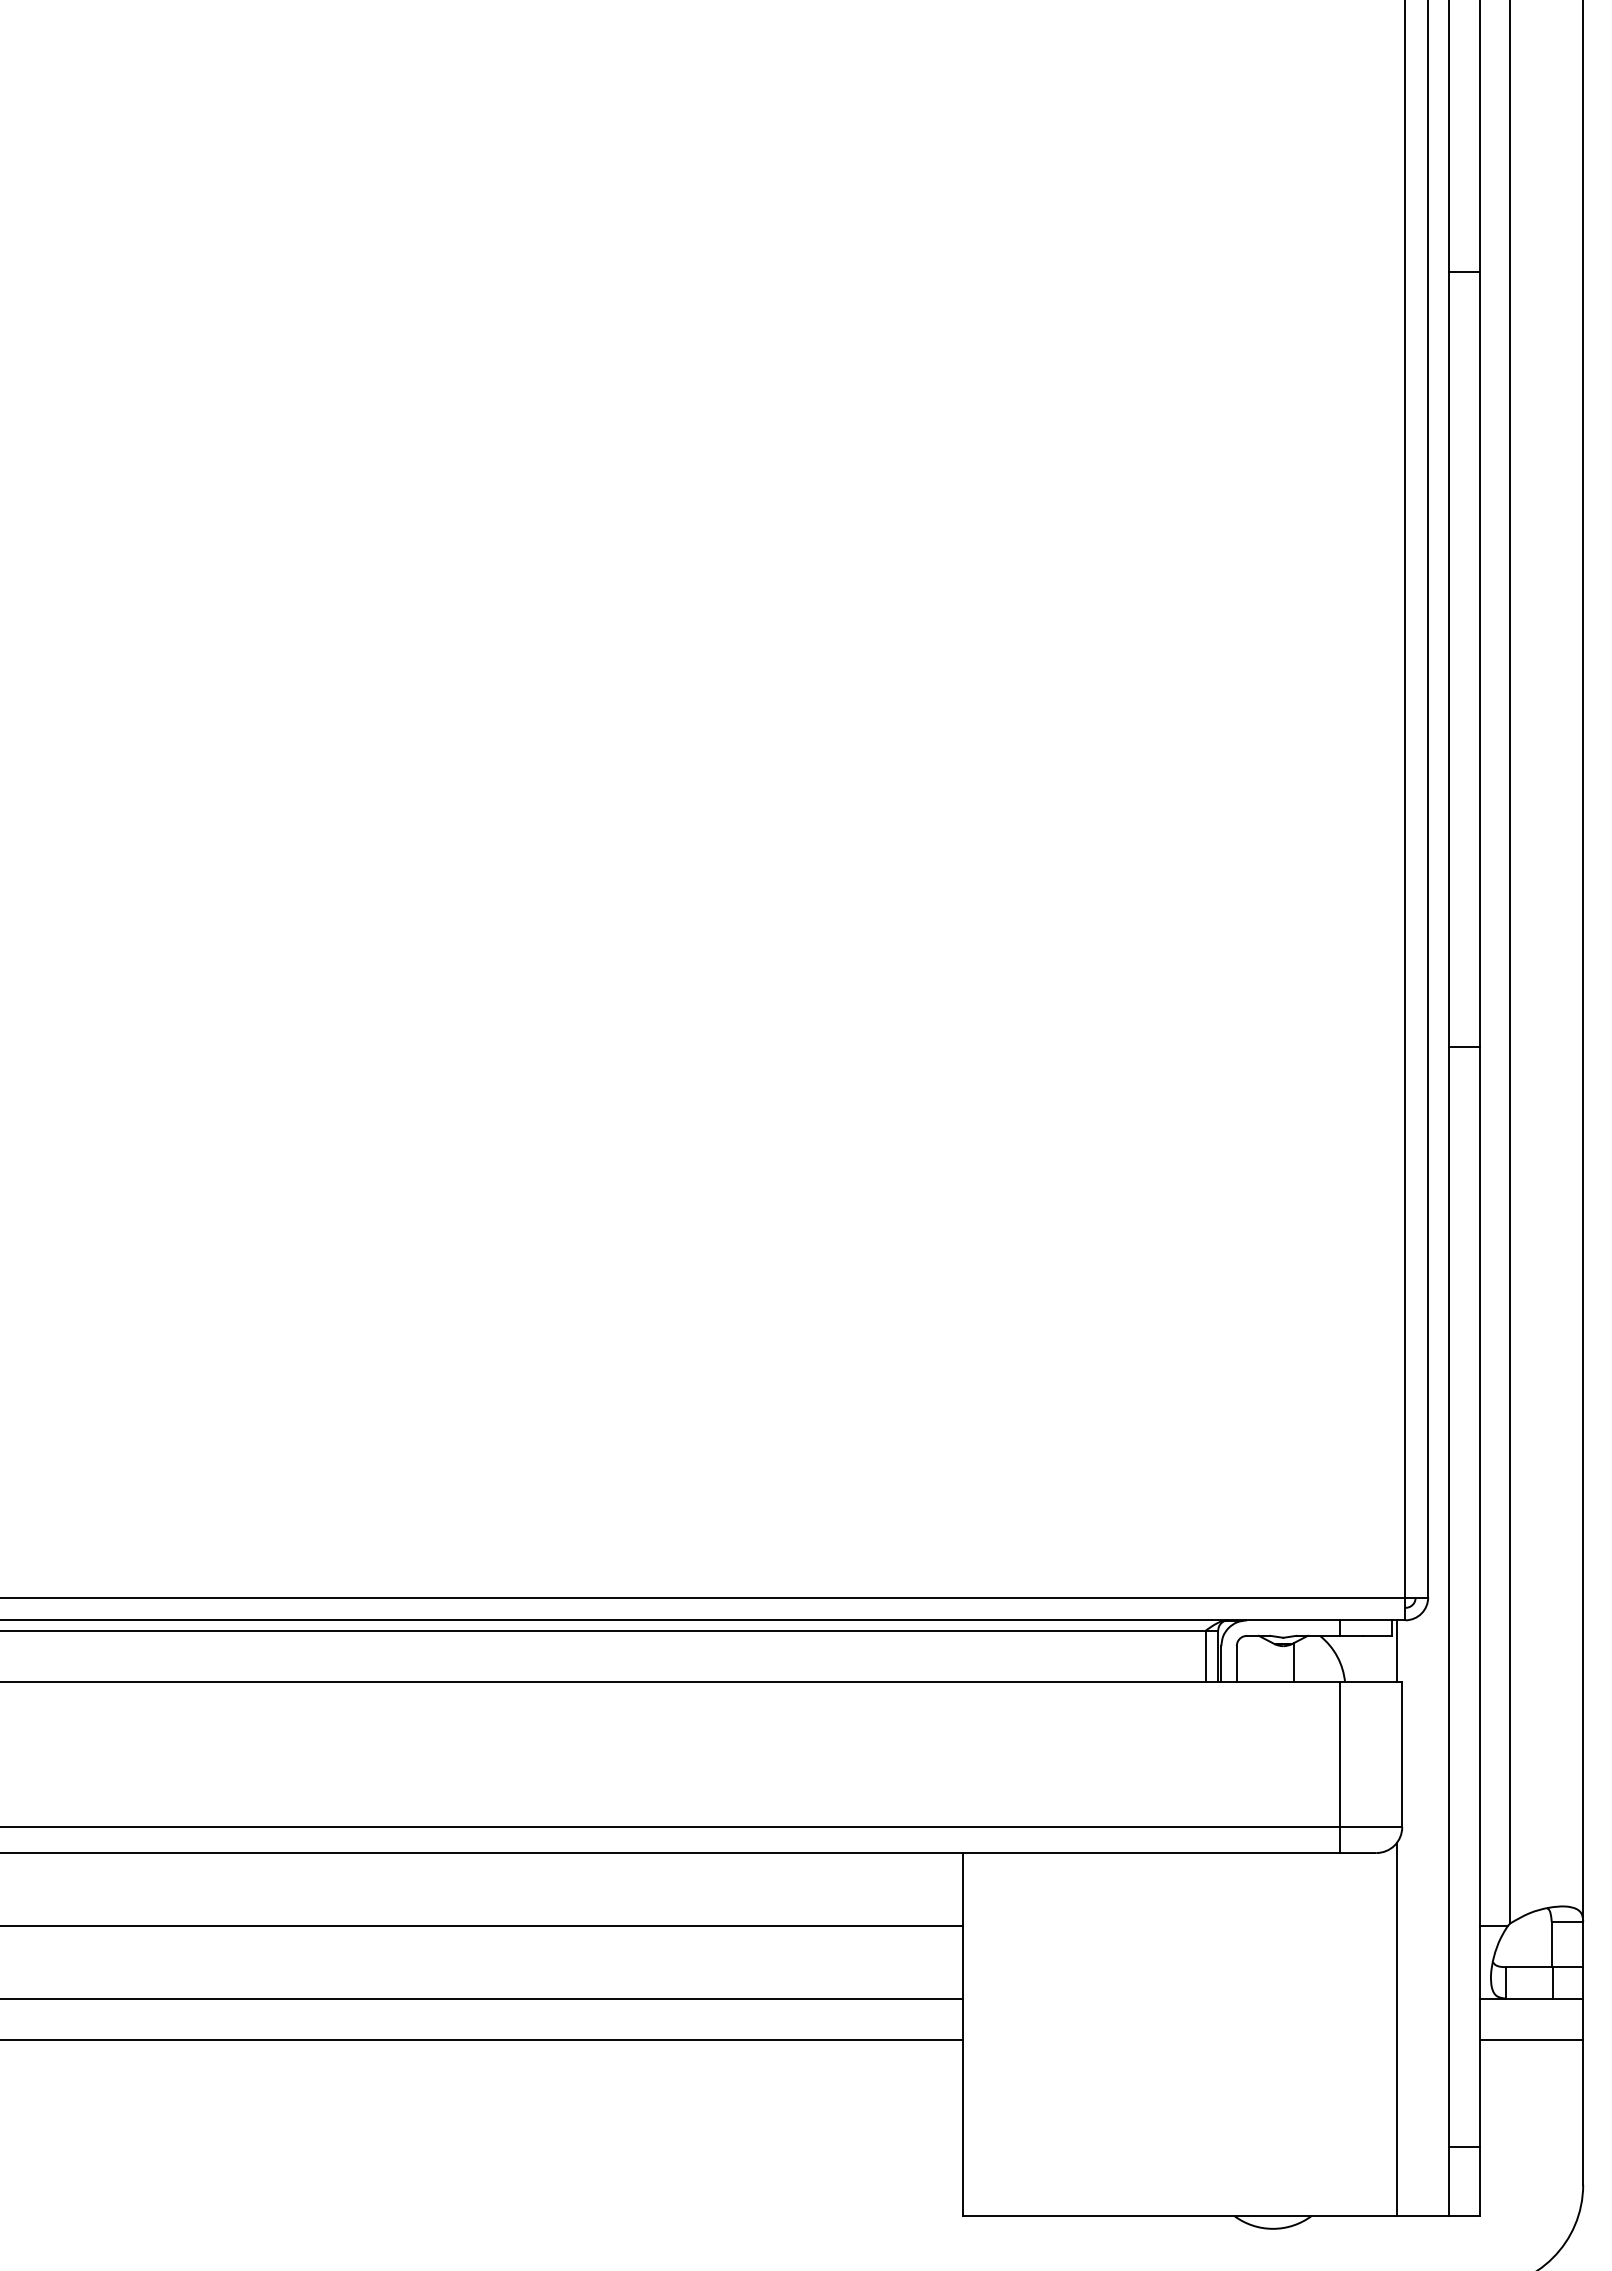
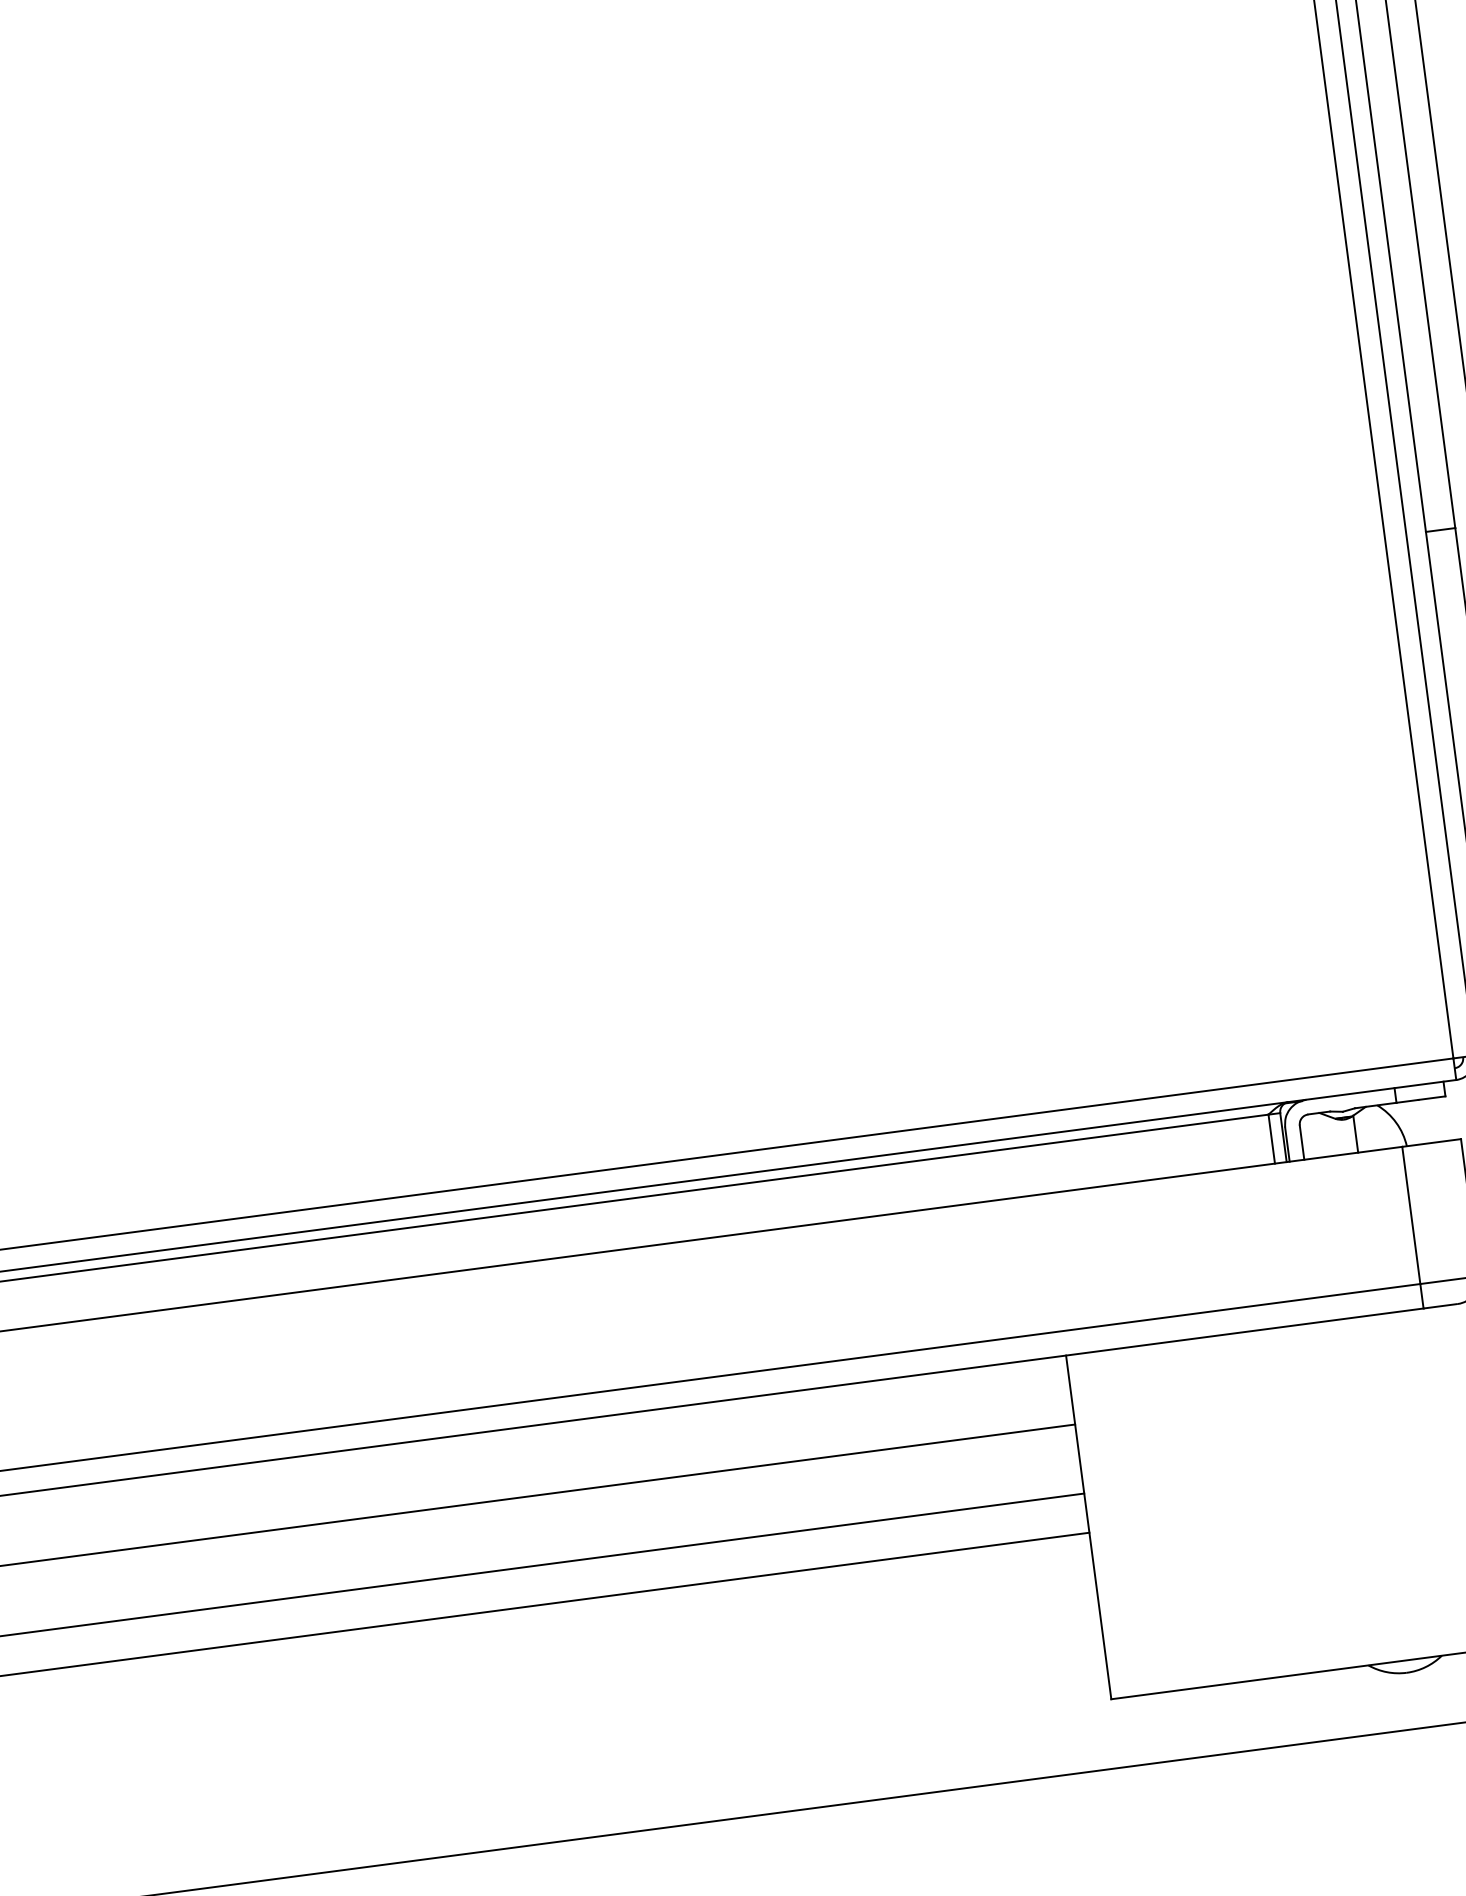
line: (1397, 1651) -> (1452, 1110), removed

